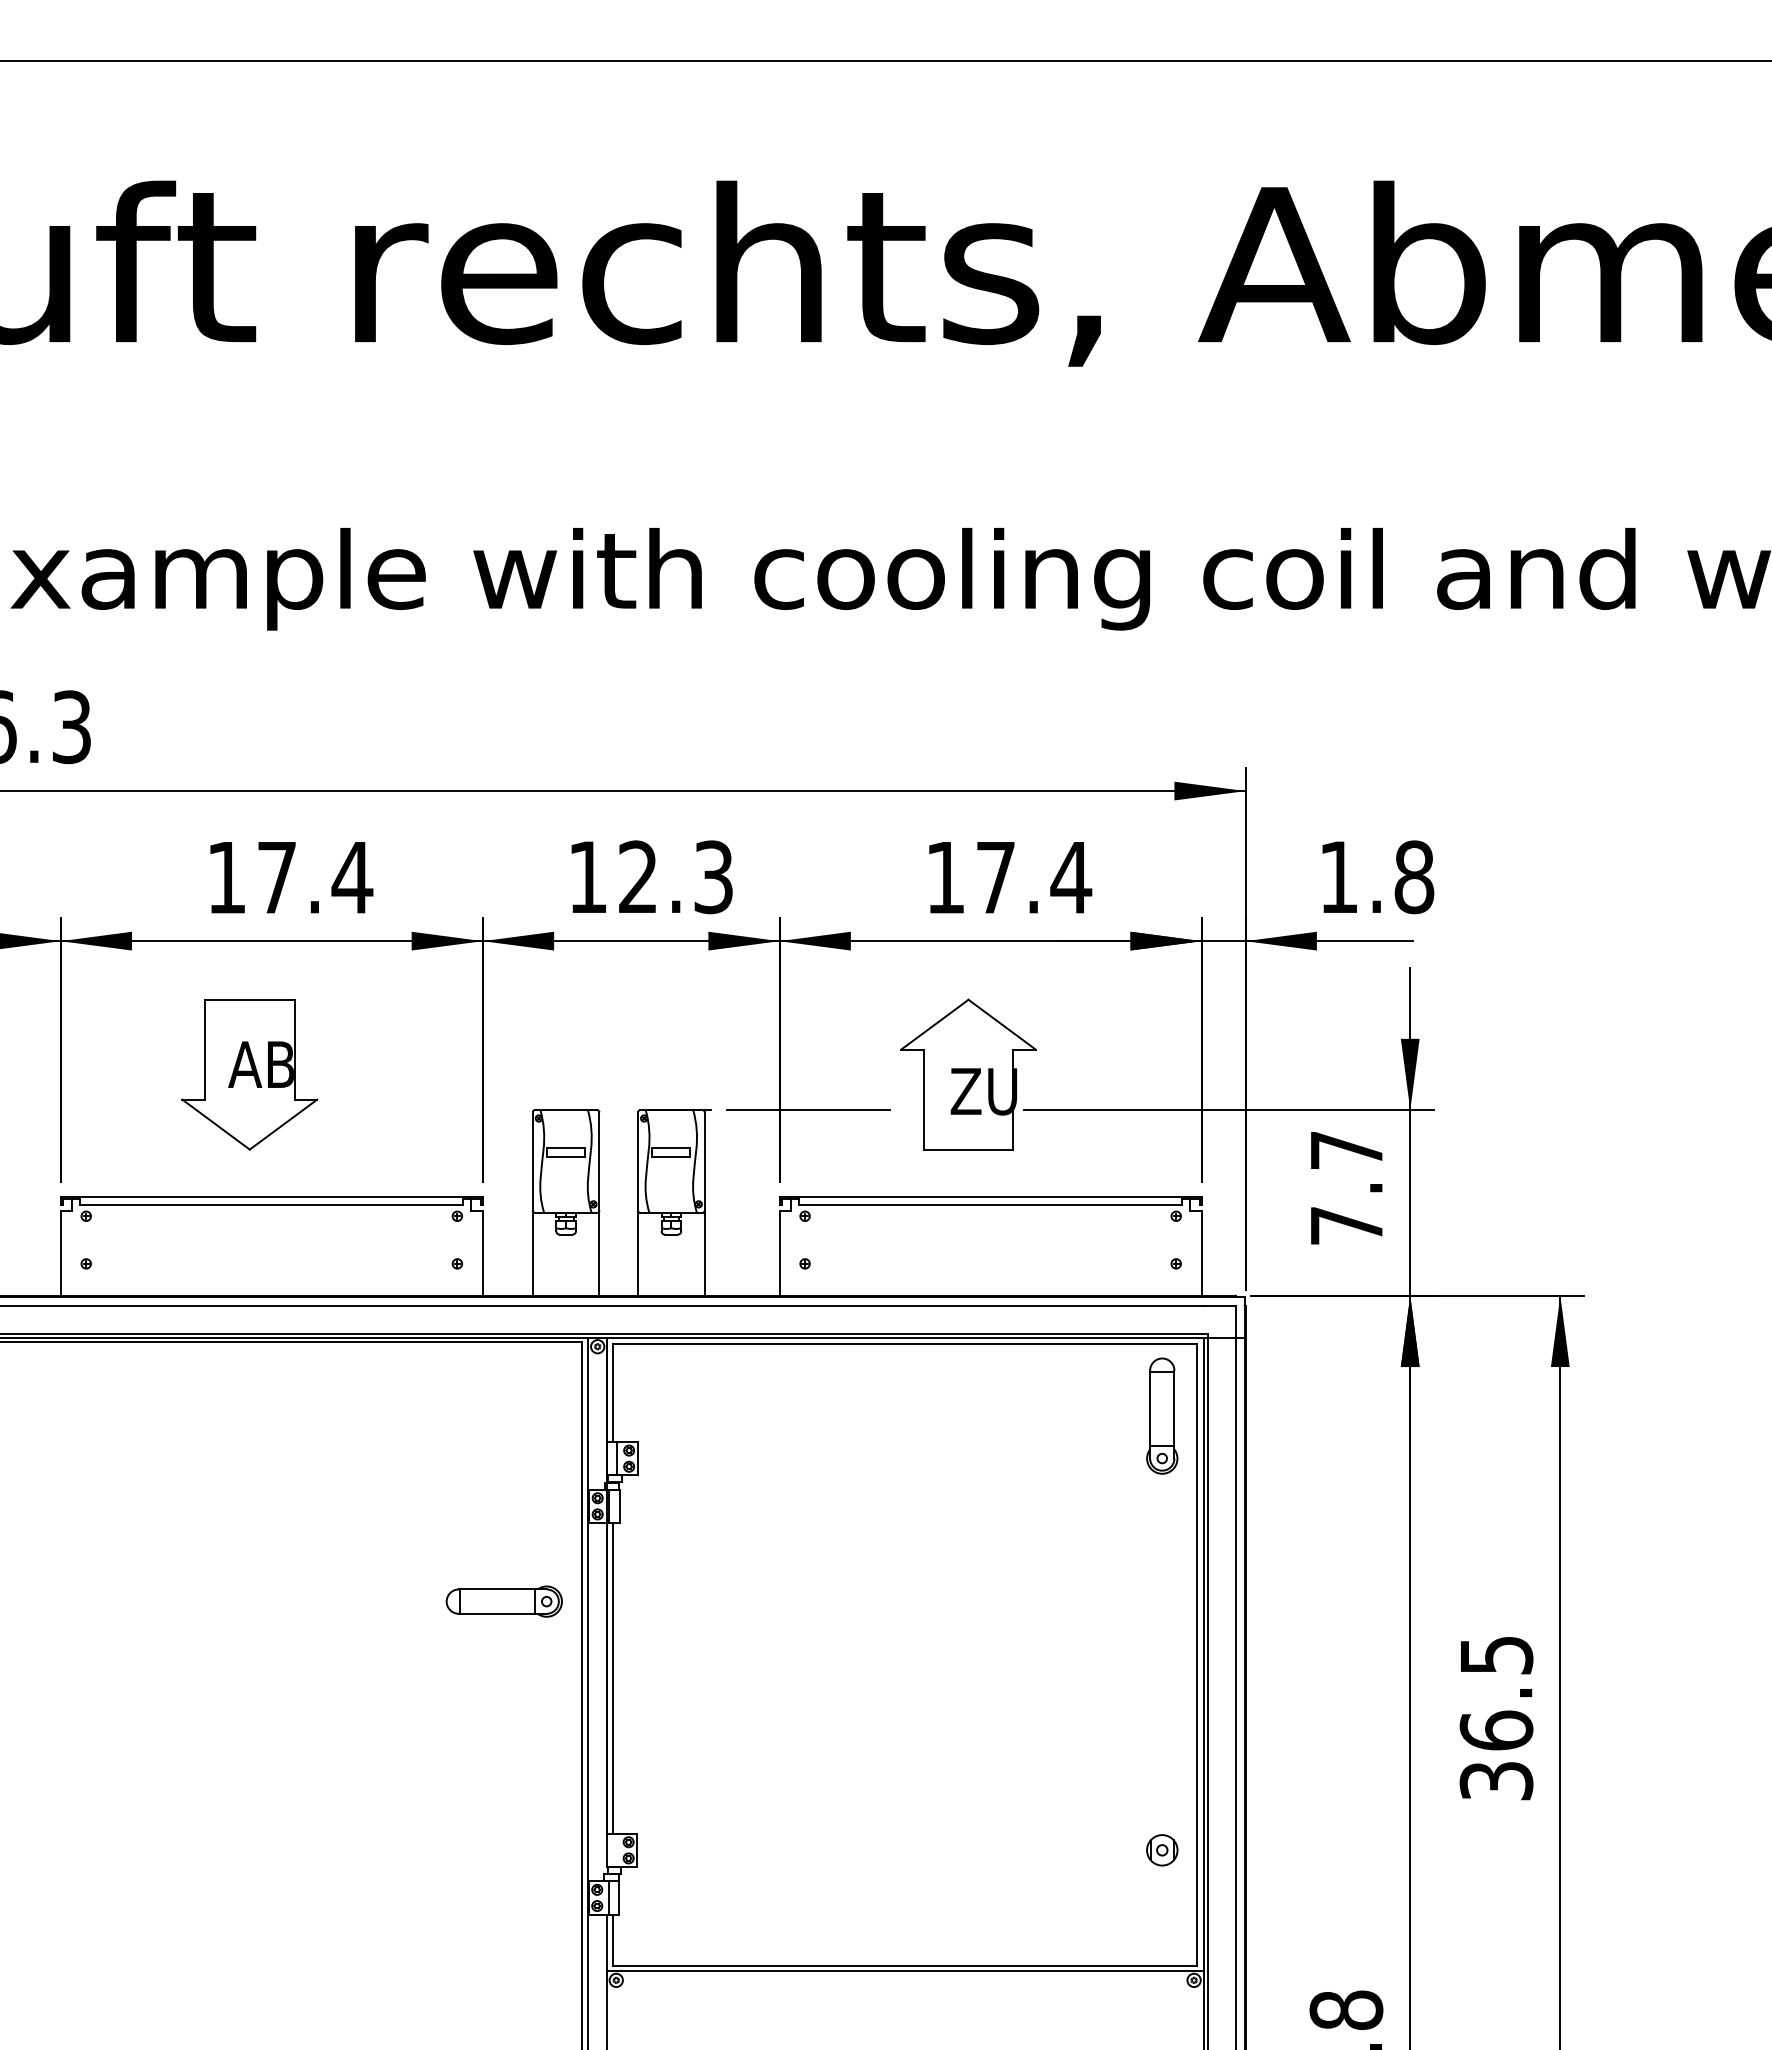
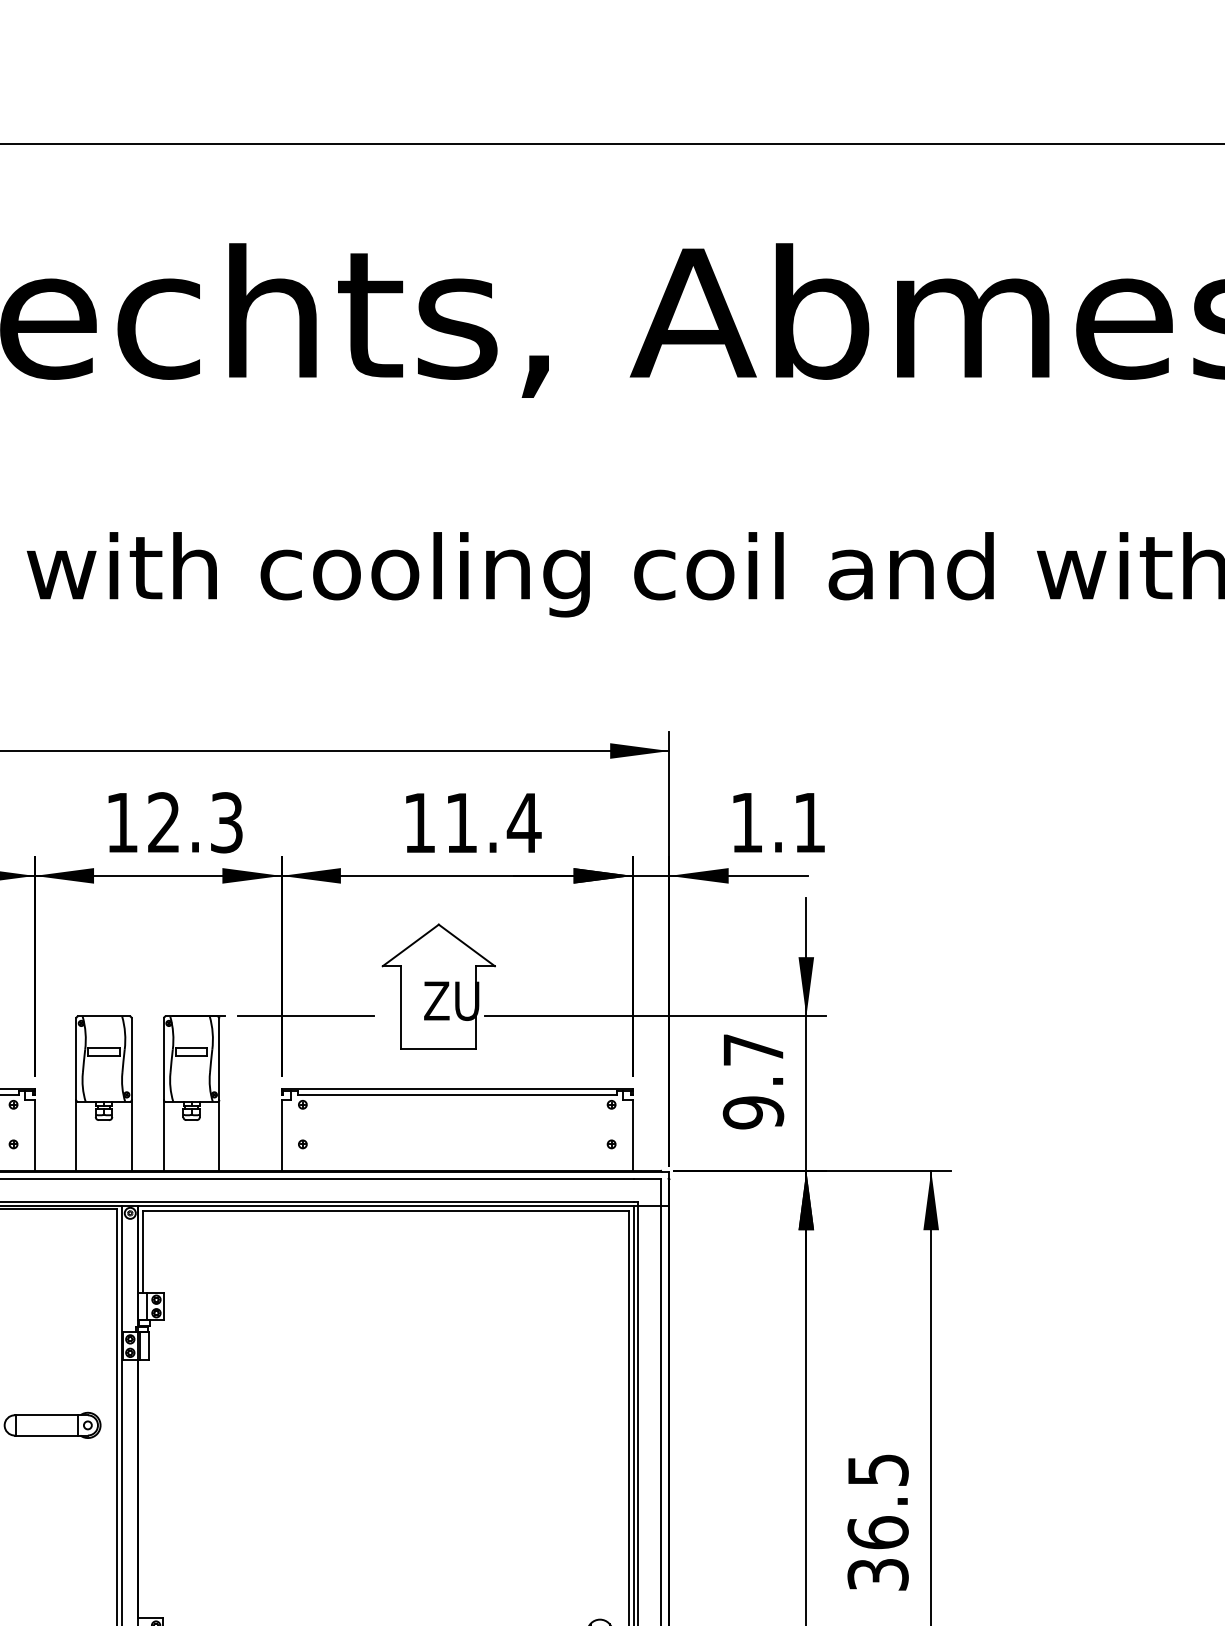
text: (995, 877) -> (461, 822), 17.4 -> 11.4
text: (1414, 877) -> (809, 822), 1.8 -> 1.1
text: (1346, 1225) -> (753, 1112), 7.7 -> 9.7
part: (1162, 1415) -> (600, 1270), removed
line: (613, 1678) -> (143, 1489), removed

